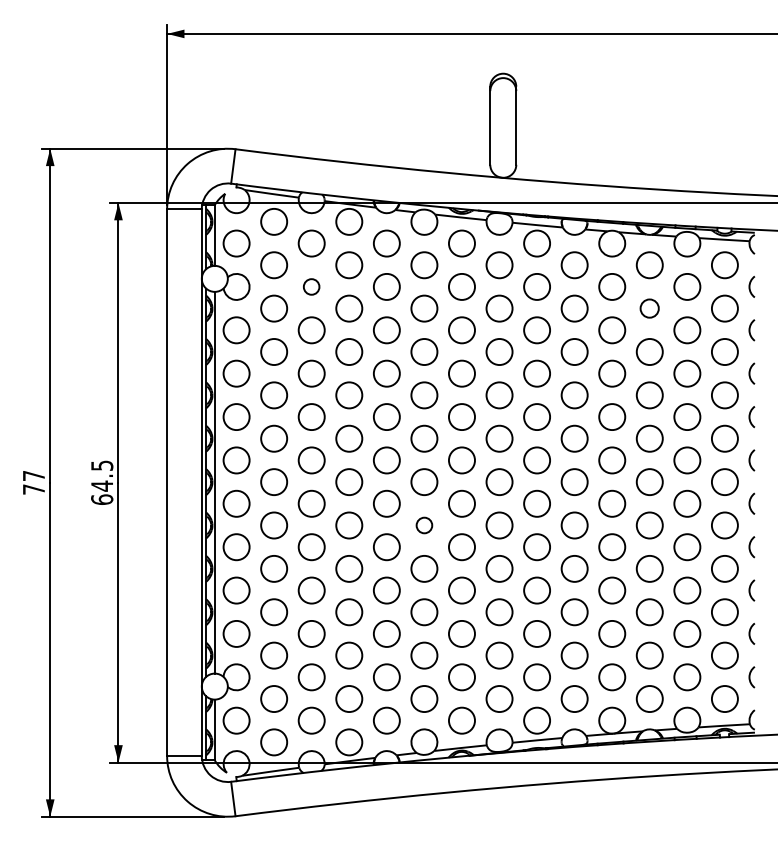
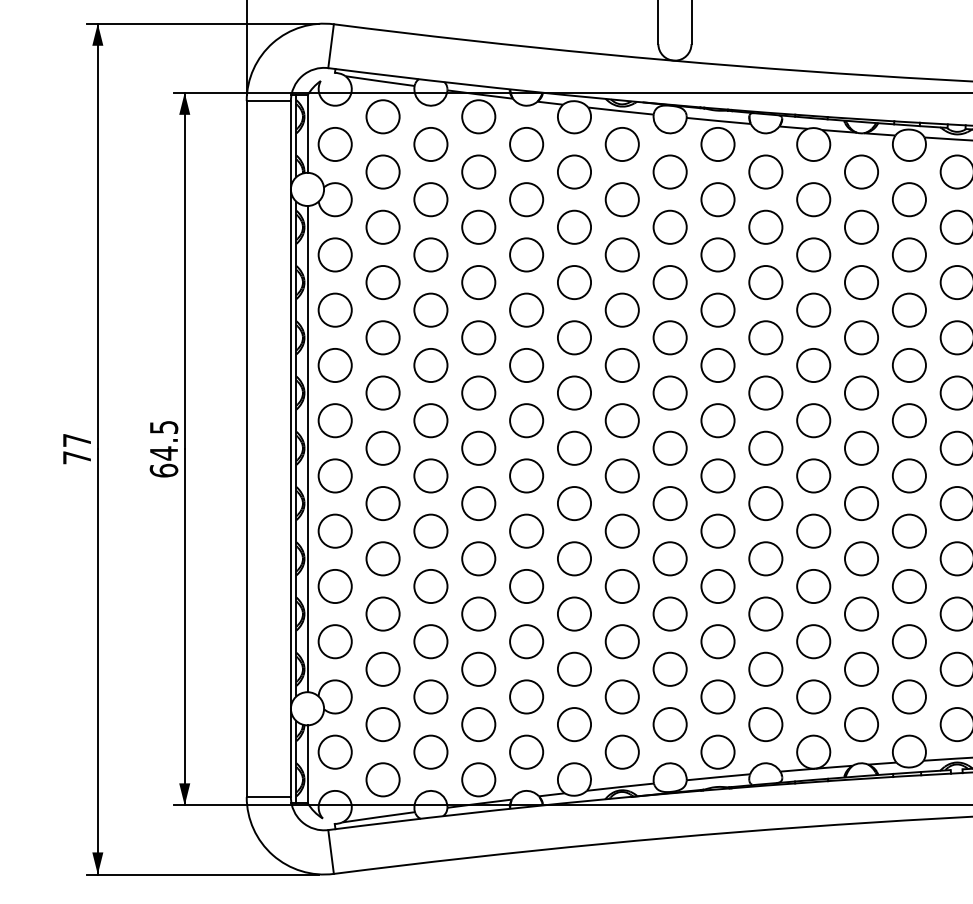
circle: (311, 286) -> (430, 199), size x1.67
circle: (649, 308) -> (861, 227), size x1.43
circle: (424, 525) -> (574, 503), size x1.67

